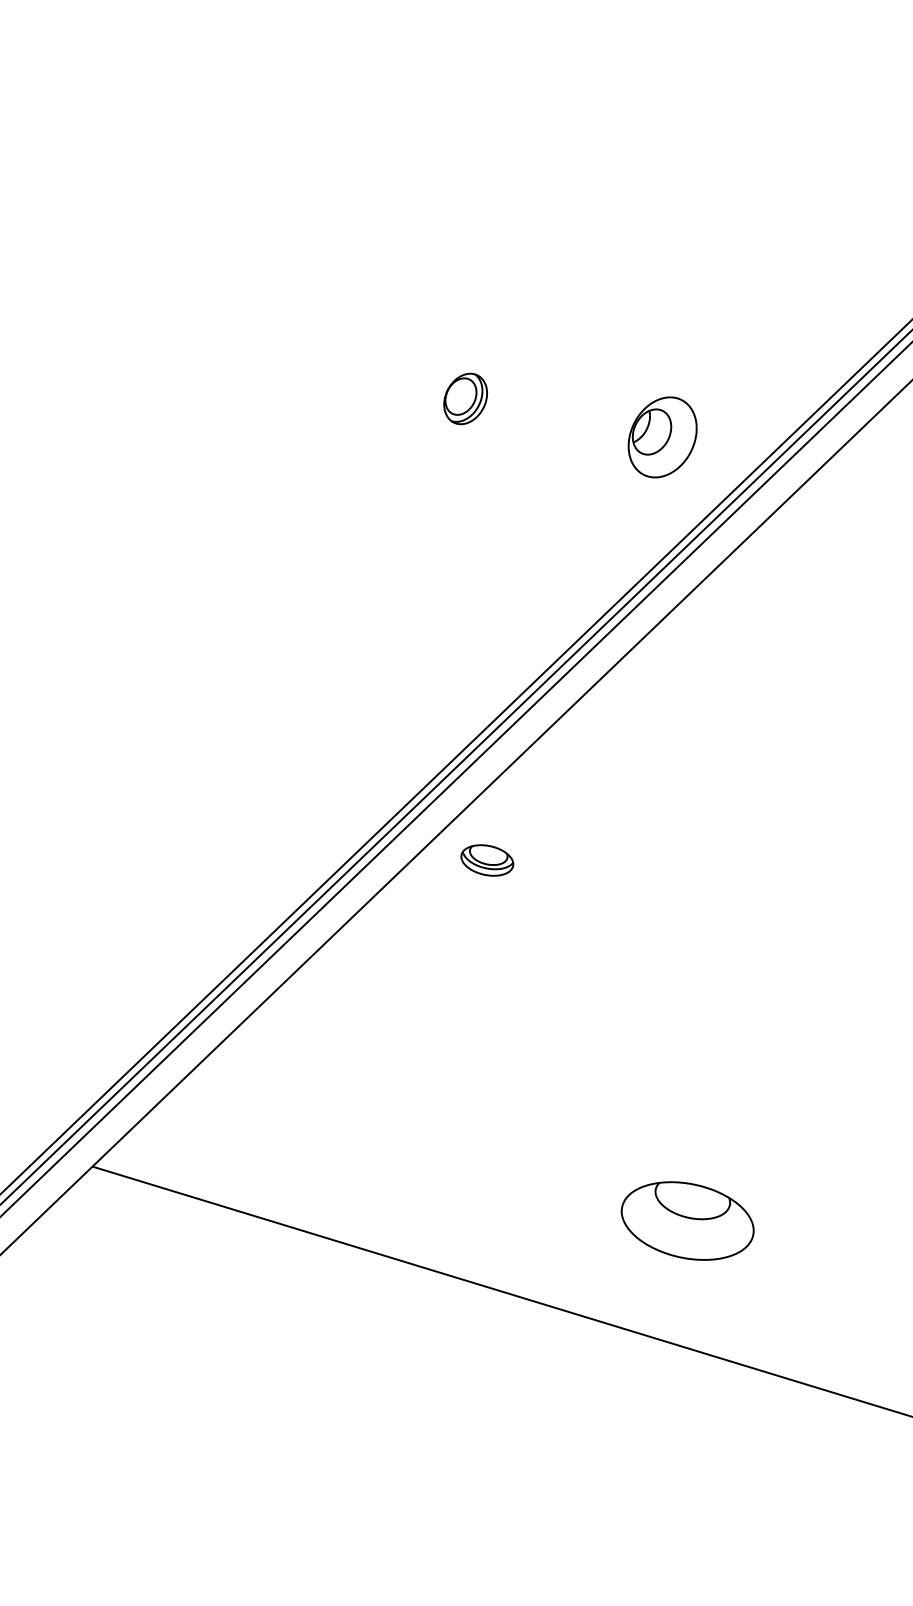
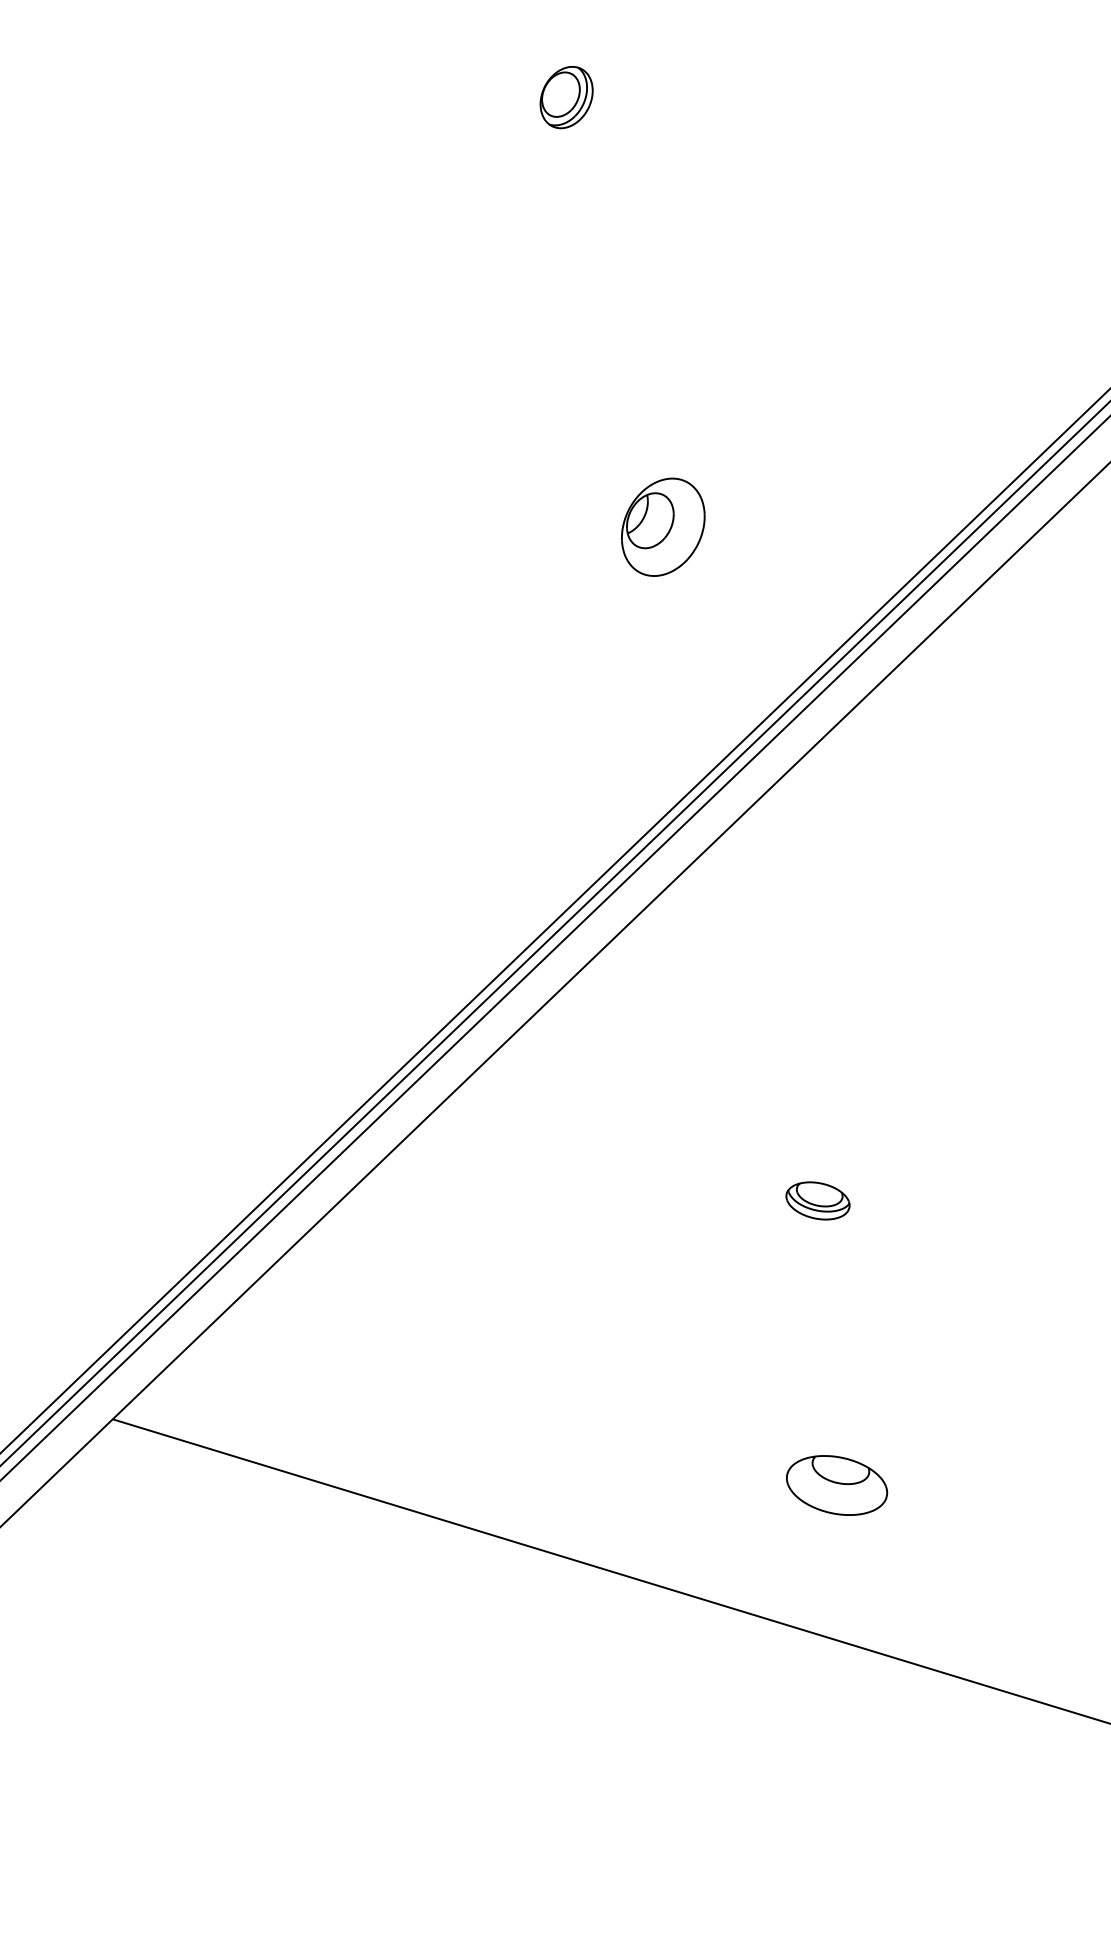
part: (465, 398) -> (566, 97), moved
part: (662, 436) -> (663, 526), moved
part: (486, 860) -> (817, 1200), moved
part: (688, 1221) -> (837, 1485), size x0.62

